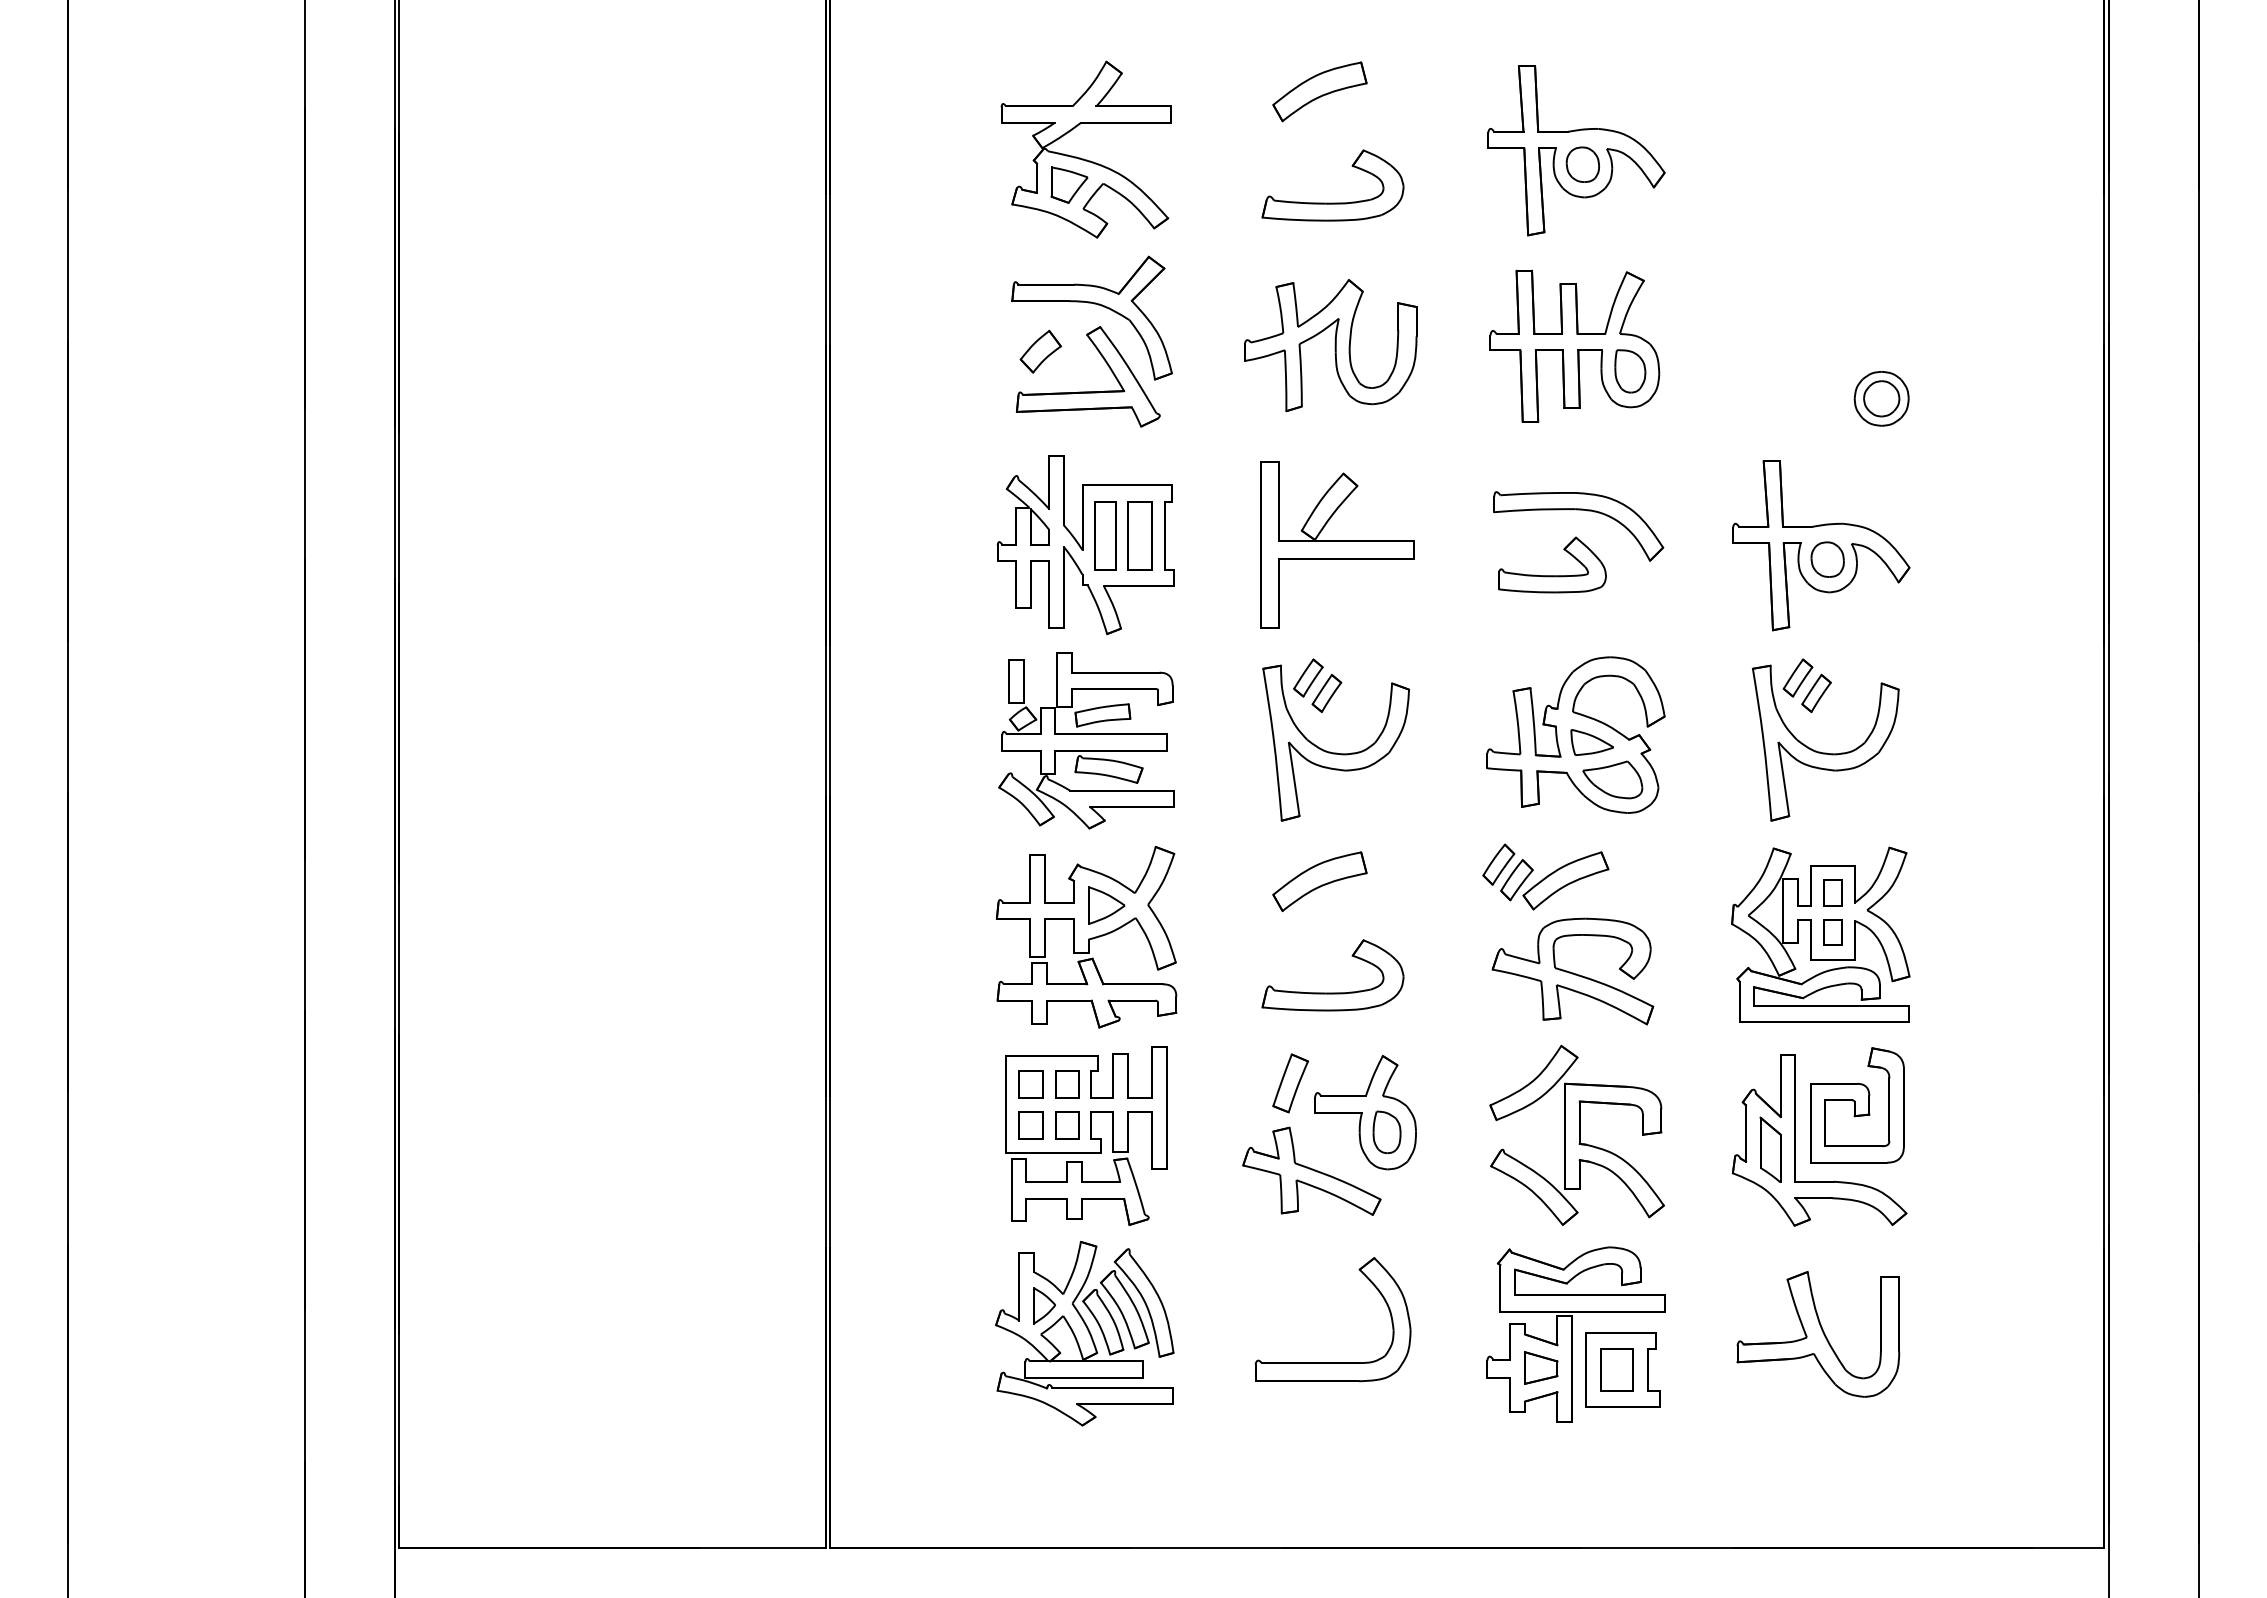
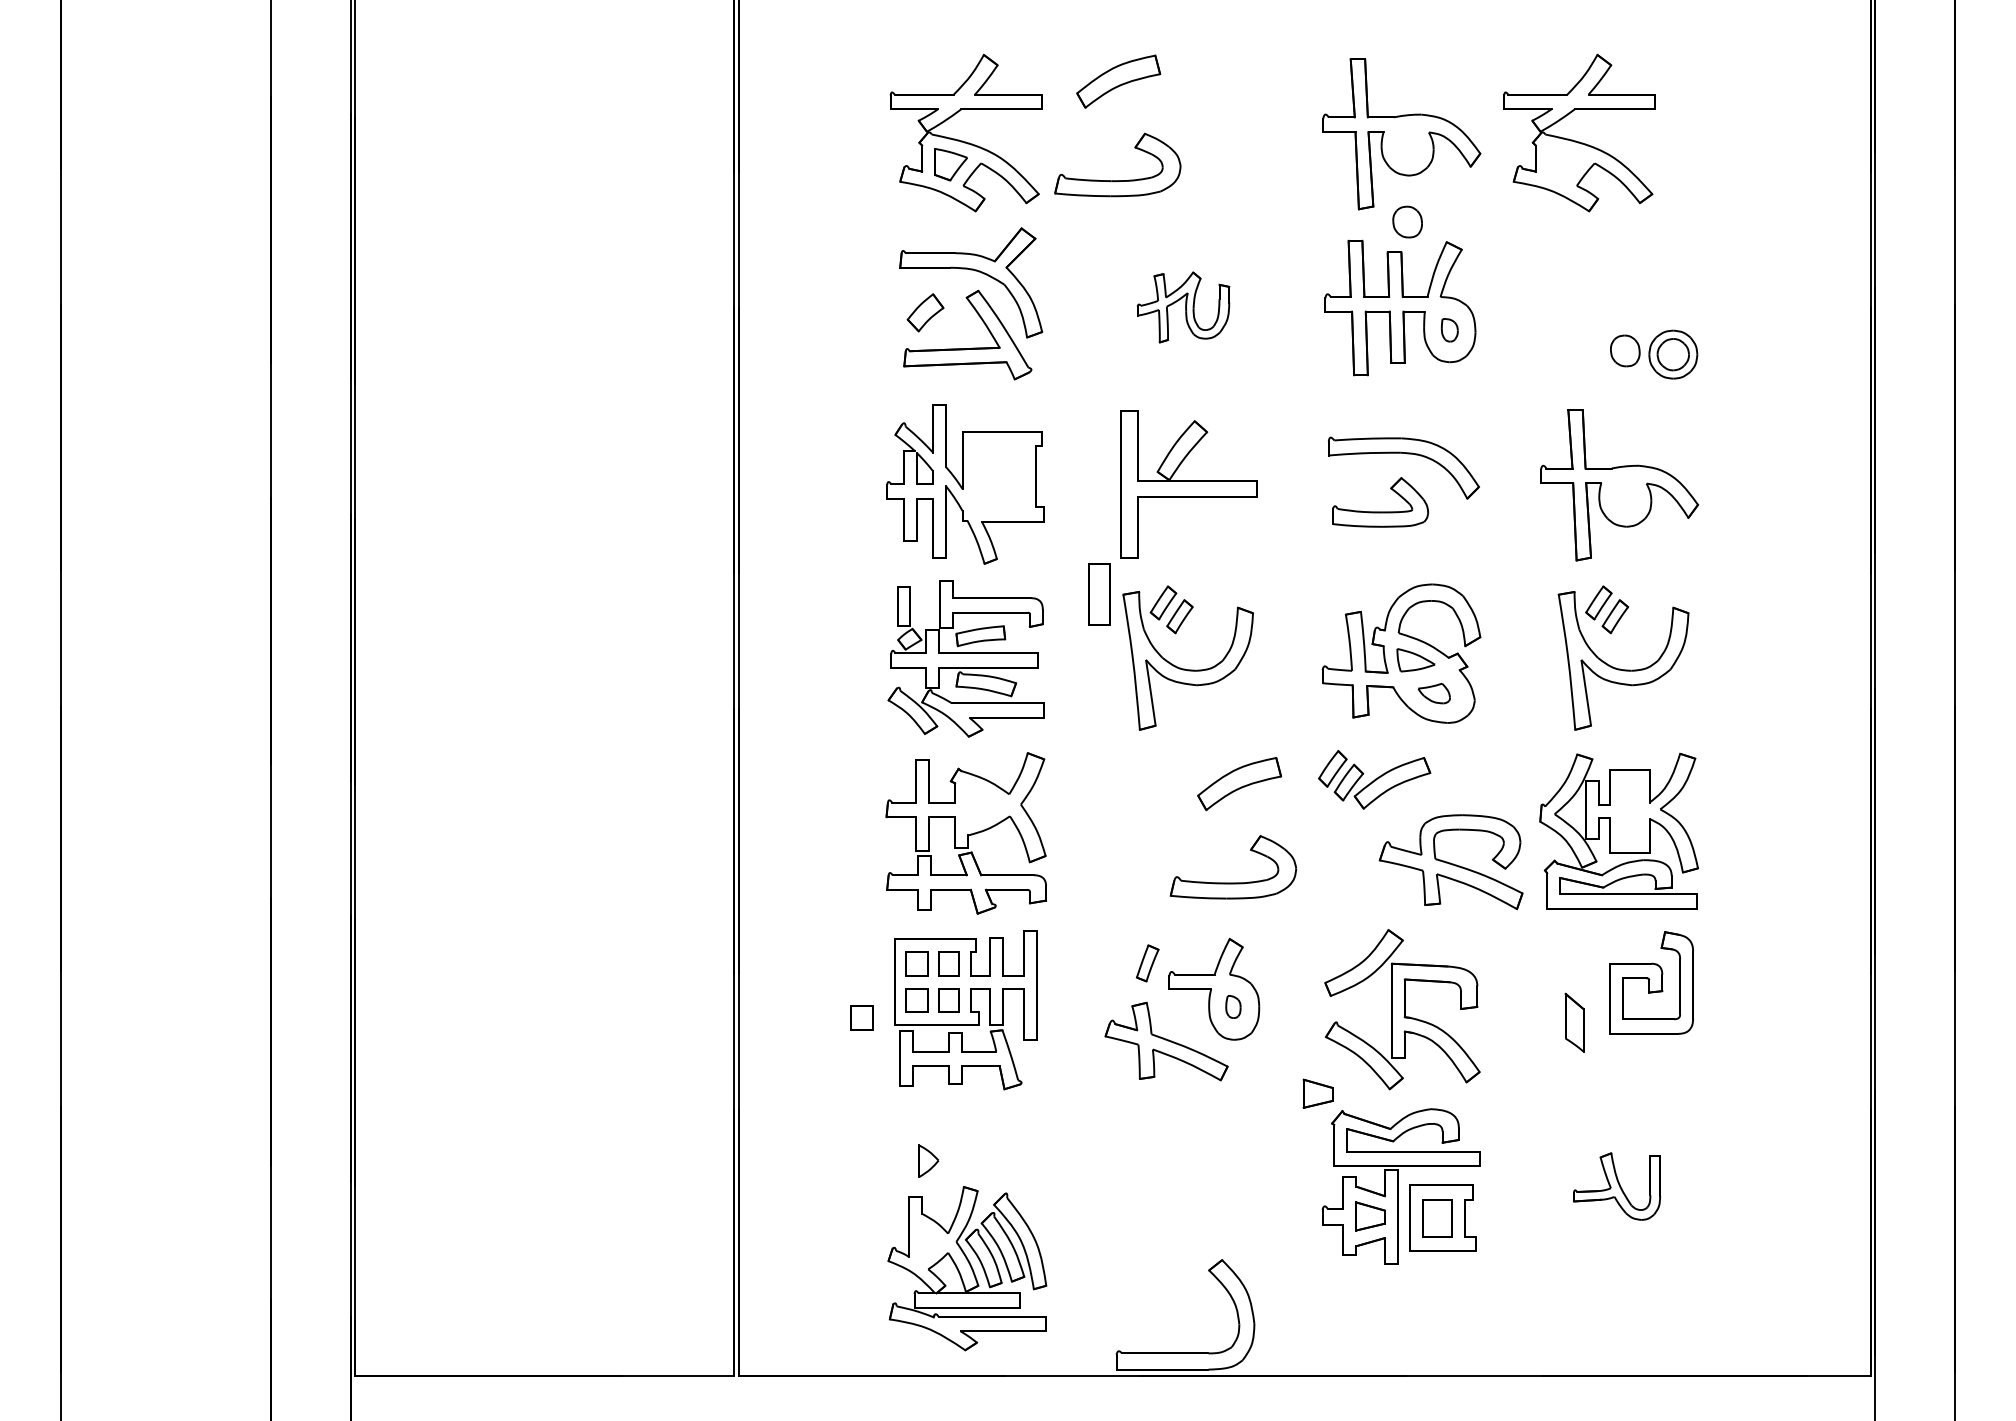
part: (1319, 91) -> (1118, 81), moved
part: (1773, 158) -> (1577, 140), added
part: (1582, 164) -> (1407, 221), moved
part: (1332, 202) -> (1117, 180), moved
part: (1330, 345) -> (1183, 307), size x0.6
part: (1630, 371) -> (1449, 330), size x0.6
part: (1105, 535) -> (983, 476), removed
part: (1139, 535) -> (1098, 594), moved
part: (1827, 559) -> (1625, 350), moved
part: (1612, 779) -> (1433, 693), size x0.6
part: (1319, 881) -> (1239, 783), moved
part: (1832, 892) -> (1629, 793), removed
part: (1106, 905) -> (983, 805), removed
part: (1832, 932) -> (1629, 829), removed
part: (1572, 971) -> (1450, 862), moved
part: (1332, 992) -> (1232, 882), moved
part: (1290, 1083) -> (1147, 963), size x0.7
part: (1386, 1132) -> (1232, 1007), size x0.6
part: (1795, 1140) -> (1596, 1014), removed
part: (968, 1145) -> (861, 1018), added
part: (1482, 1229) -> (1318, 1093), added
part: (1084, 1333) -> (967, 1268), moved
part: (1818, 1334) -> (1617, 1186), size x0.6
part: (1332, 1362) -> (1184, 1352), moved

